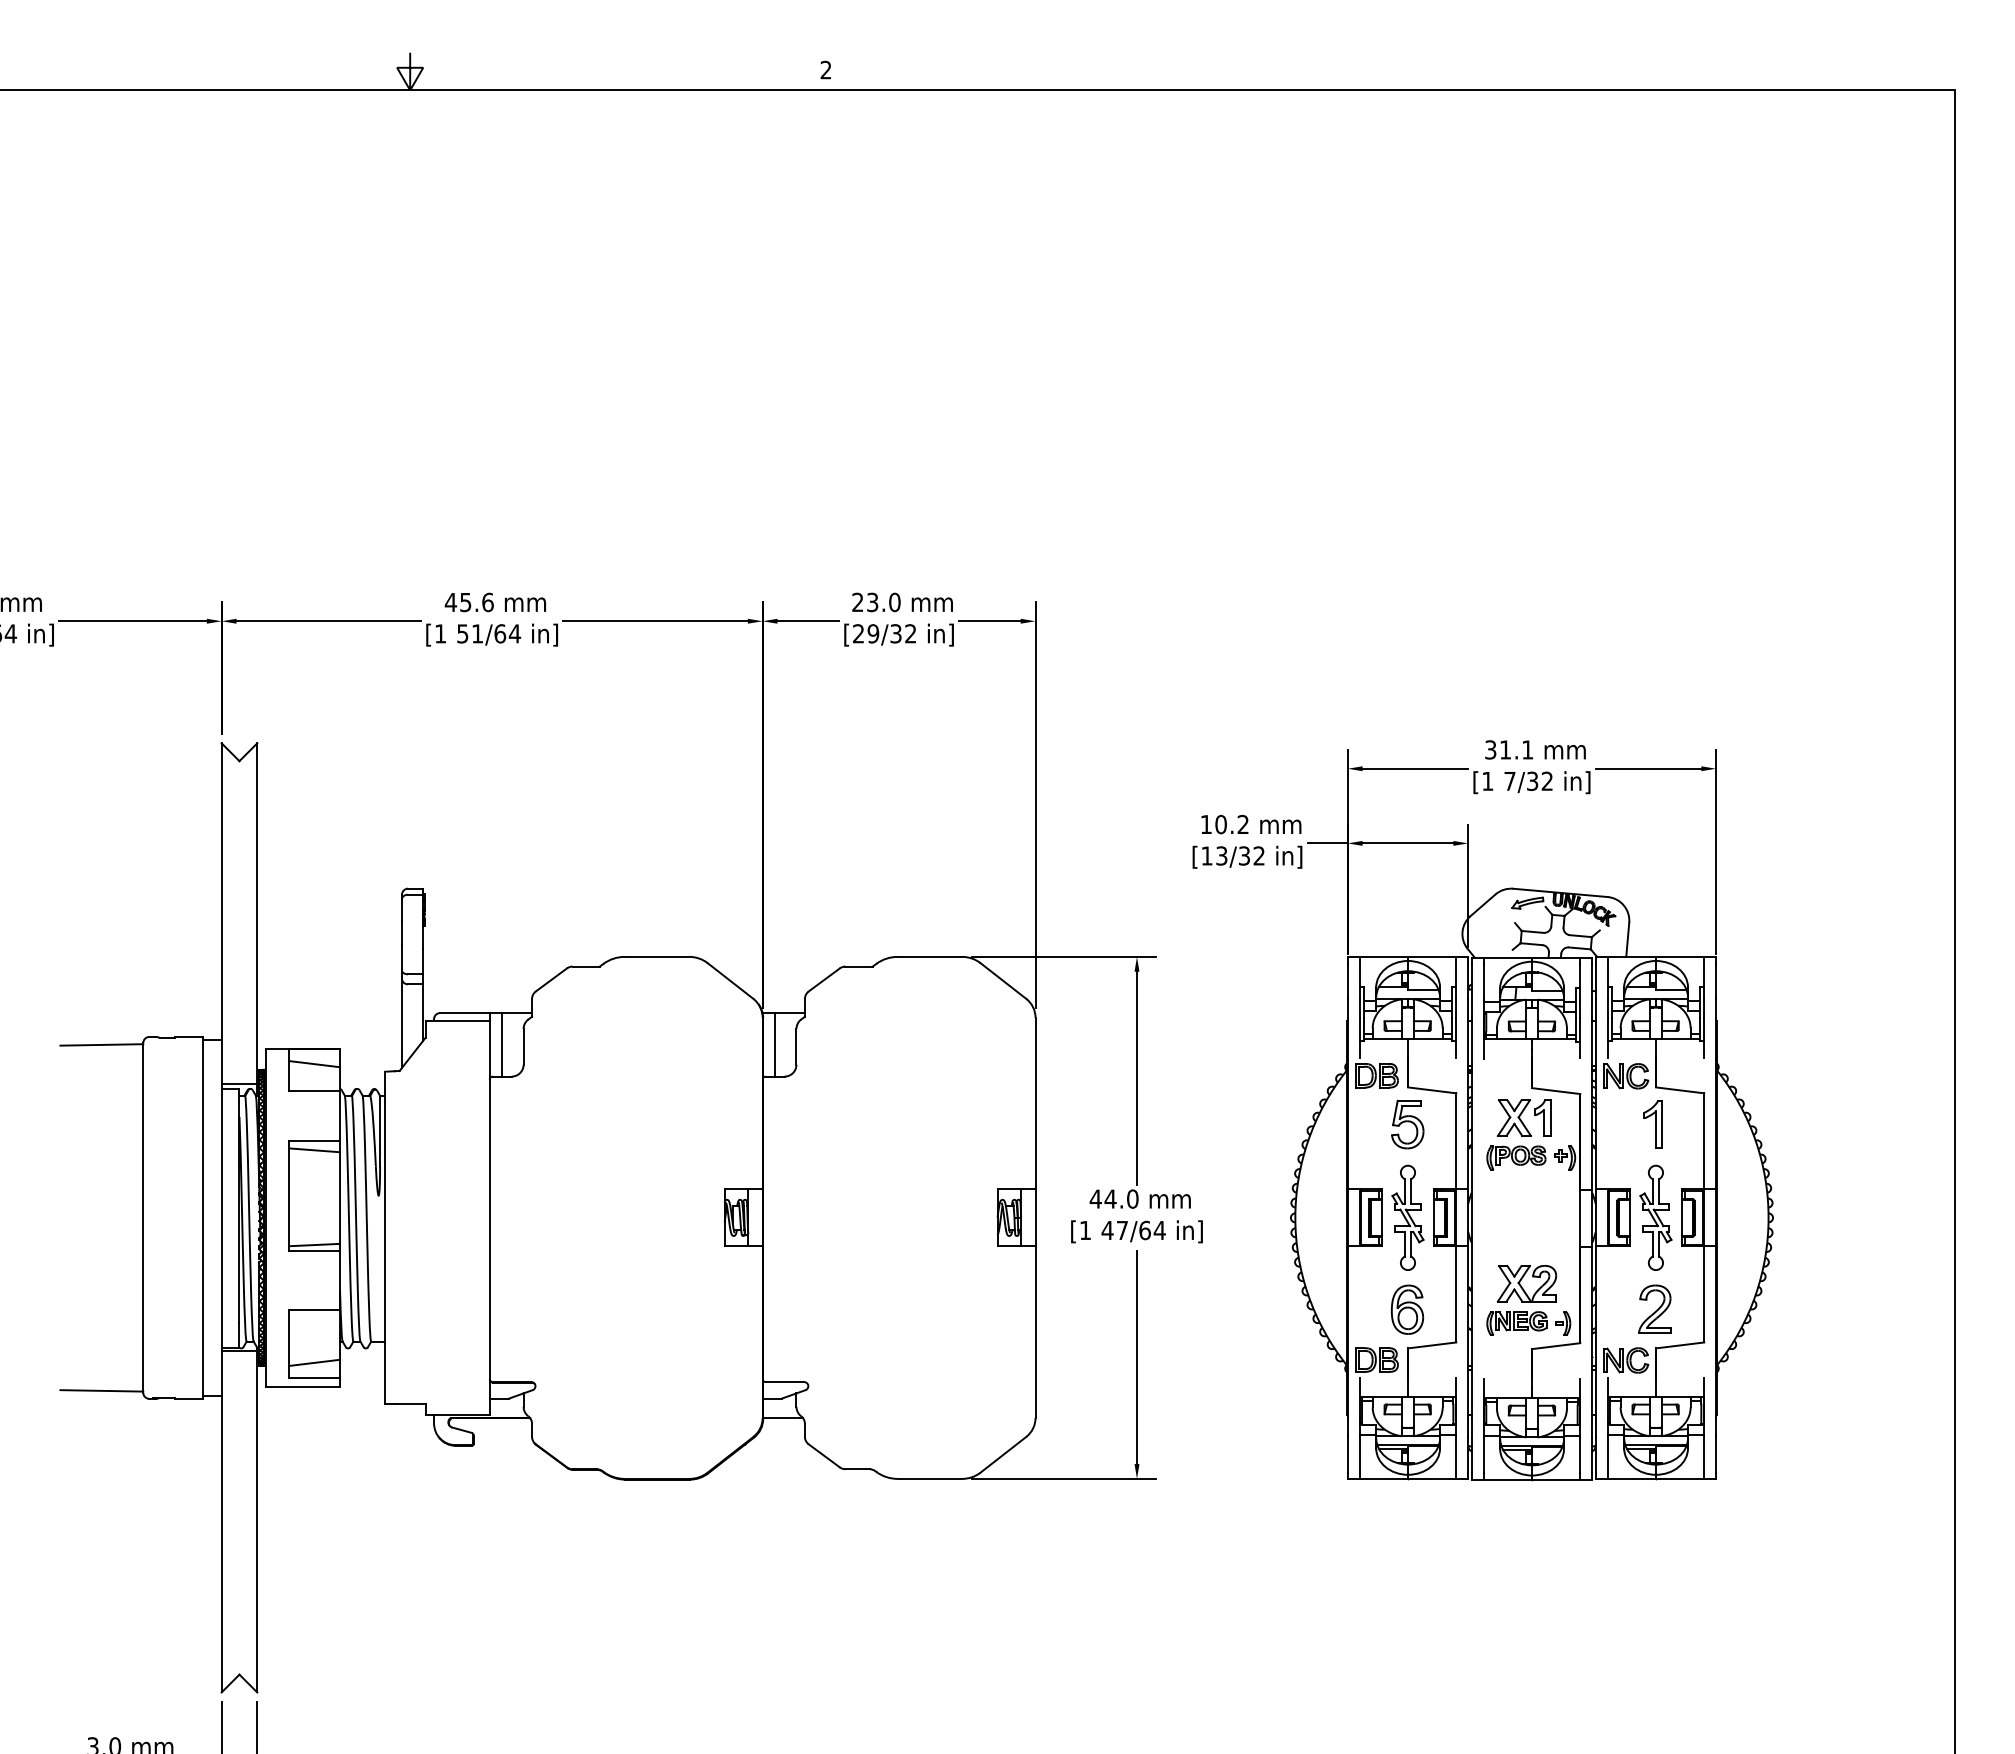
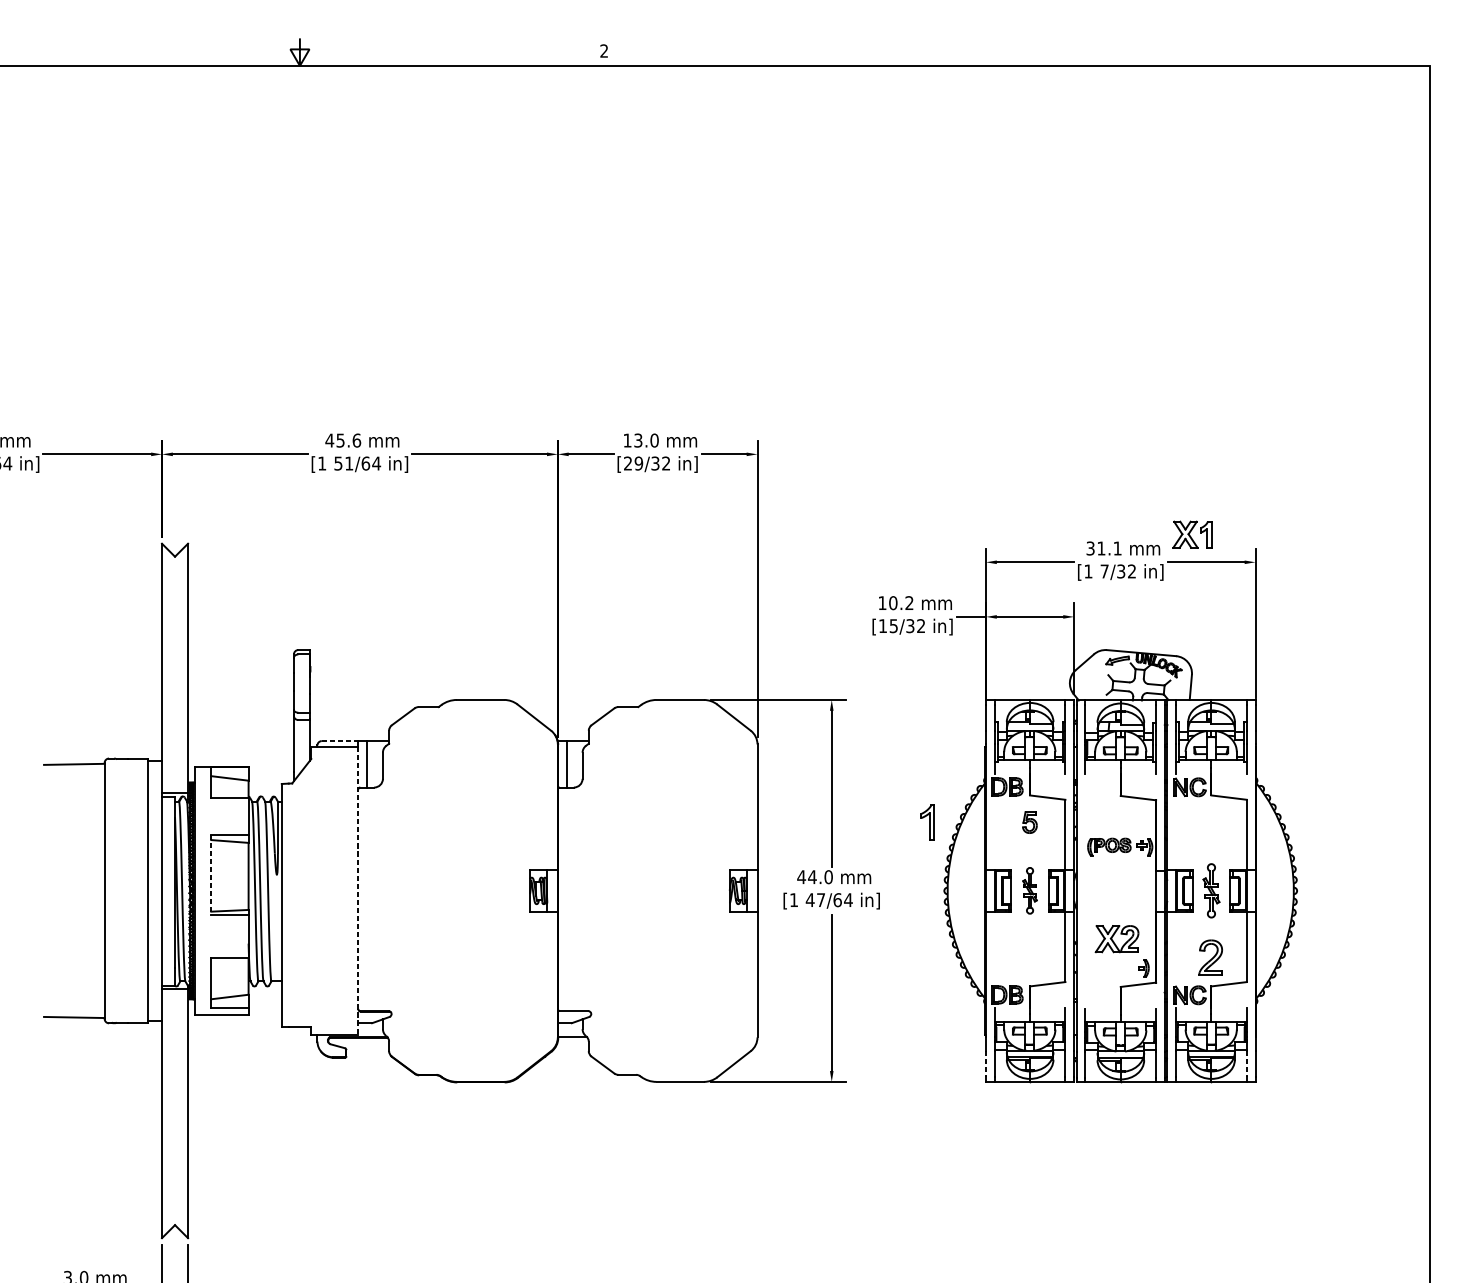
text: (857, 601) -> (627, 439), 23.0 -> 13.0
text: (1221, 855) -> (893, 625), [13/32 -> [15/32
line: (464, 1013) -> (339, 741), solid -> dashed
part: (1523, 1117) -> (1192, 534), moved
part: (1407, 1124) -> (1029, 822), size x0.6
part: (1652, 1124) -> (927, 822), moved
line: (289, 1195) -> (211, 874), solid -> dashed
line: (489, 1217) -> (357, 890), solid -> dashed
part: (1407, 1217) -> (1029, 890), size x0.6
part: (1655, 1217) -> (1211, 890), size x0.7
part: (1407, 1309) -> (1029, 957), removed
part: (1516, 1323) -> (1109, 968), removed
line: (1347, 1454) -> (985, 1064), solid -> dashed
line: (1704, 1454) -> (1246, 1064), solid -> dashed

